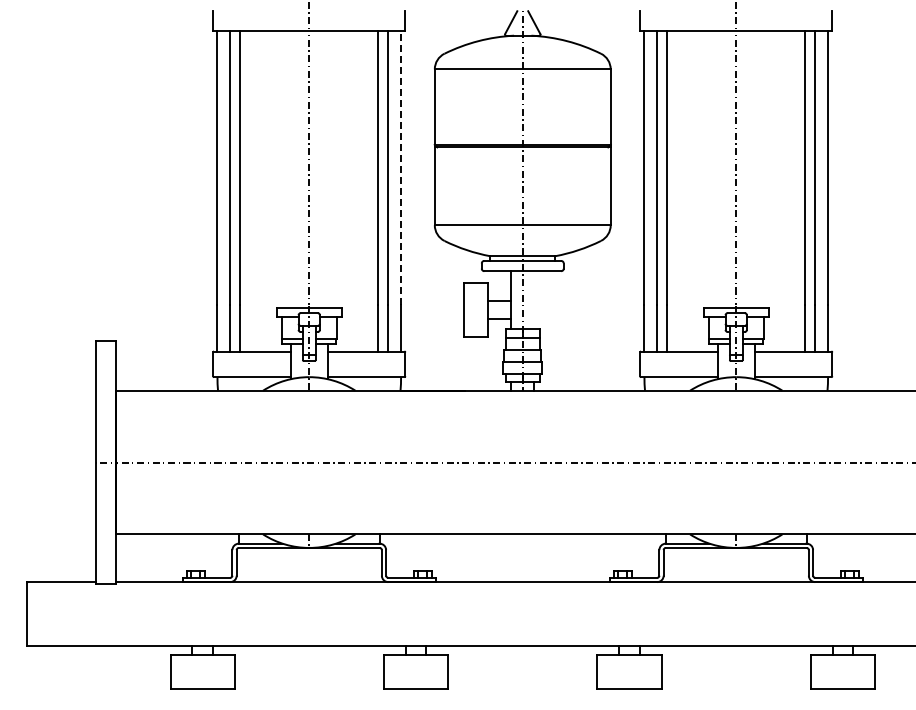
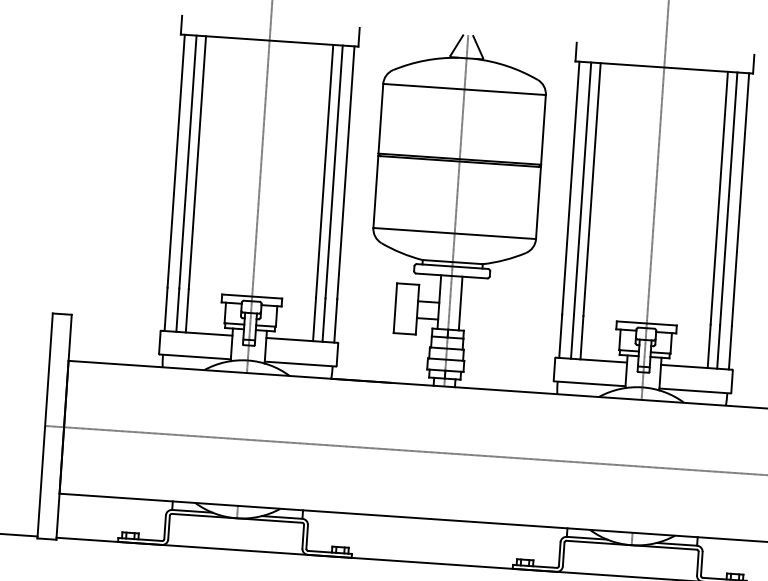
line: (401, 167) -> (346, 172), dashed -> solid
line: (534, 300) -> (460, 303), added

